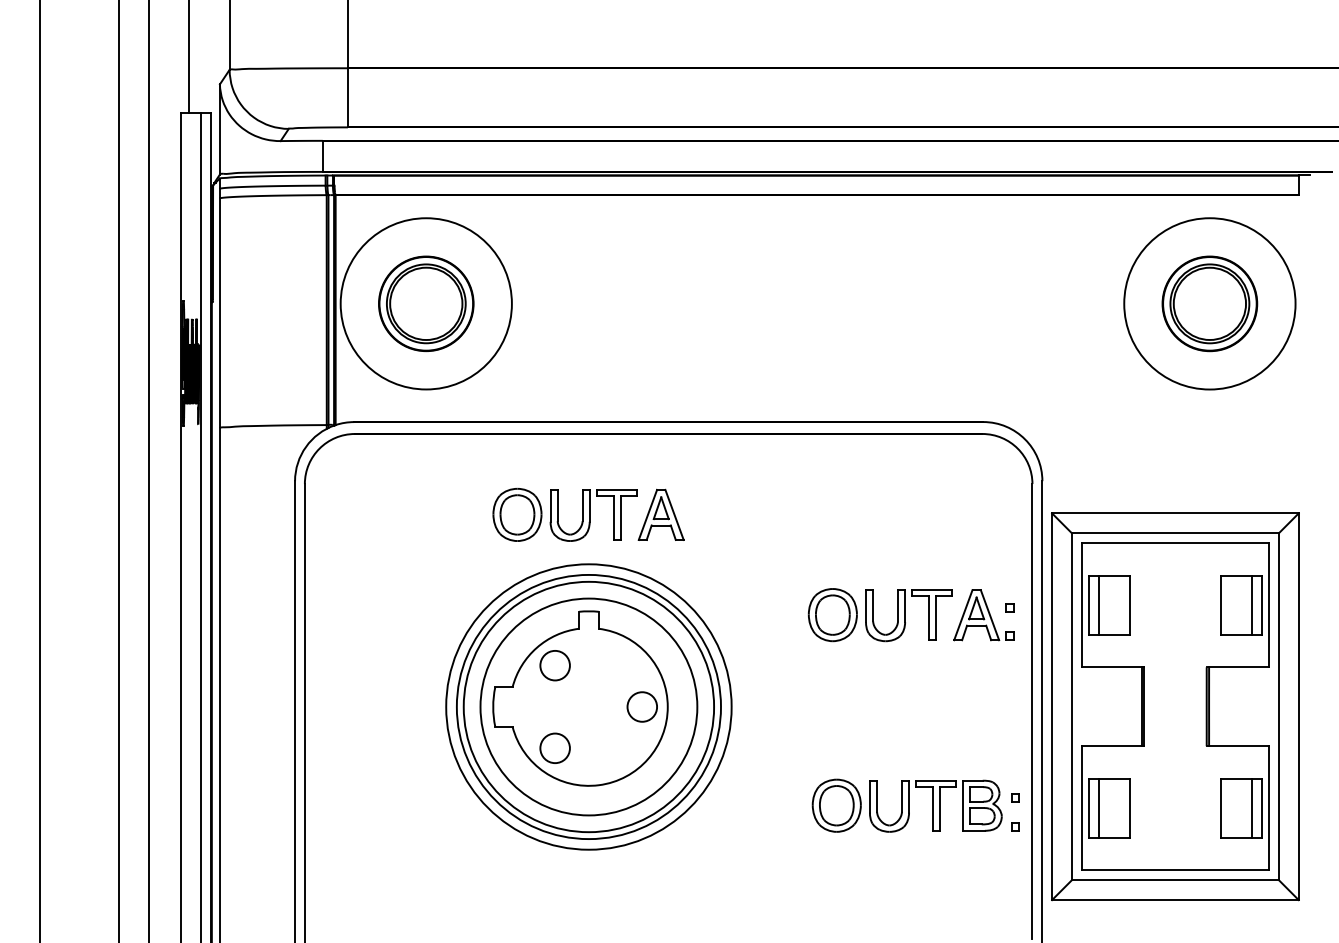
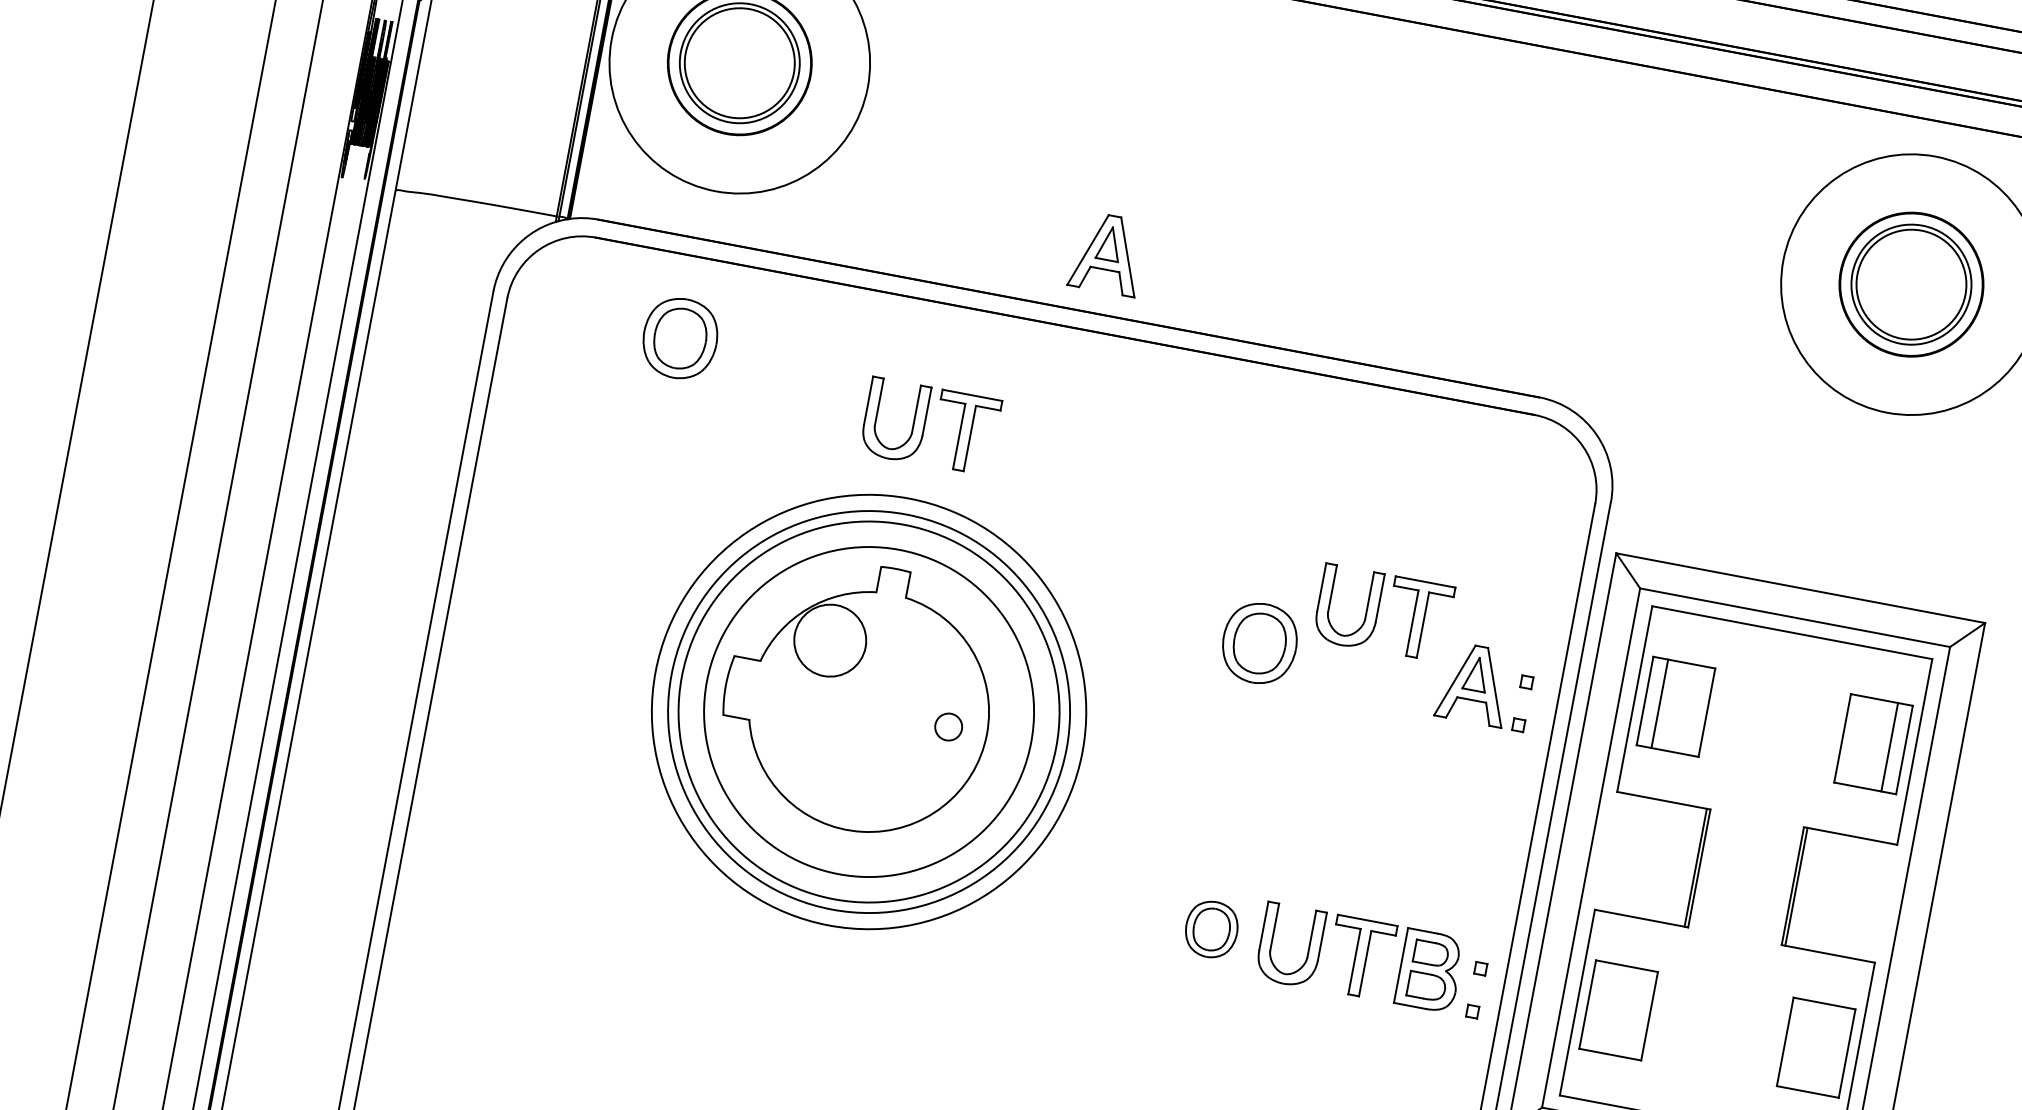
part: (517, 514) -> (680, 337), moved
part: (660, 514) -> (1106, 252), moved
part: (908, 615) -> (1382, 613), moved
circle: (554, 665) -> (829, 640), size x1.6
circle: (641, 706) -> (947, 726), size x0.6
circle: (554, 747) -> (806, 762), removed
part: (836, 805) -> (1211, 929), size x0.7
line: (1098, 807) -> (1602, 1006), removed
line: (1252, 807) -> (1832, 1049), removed

